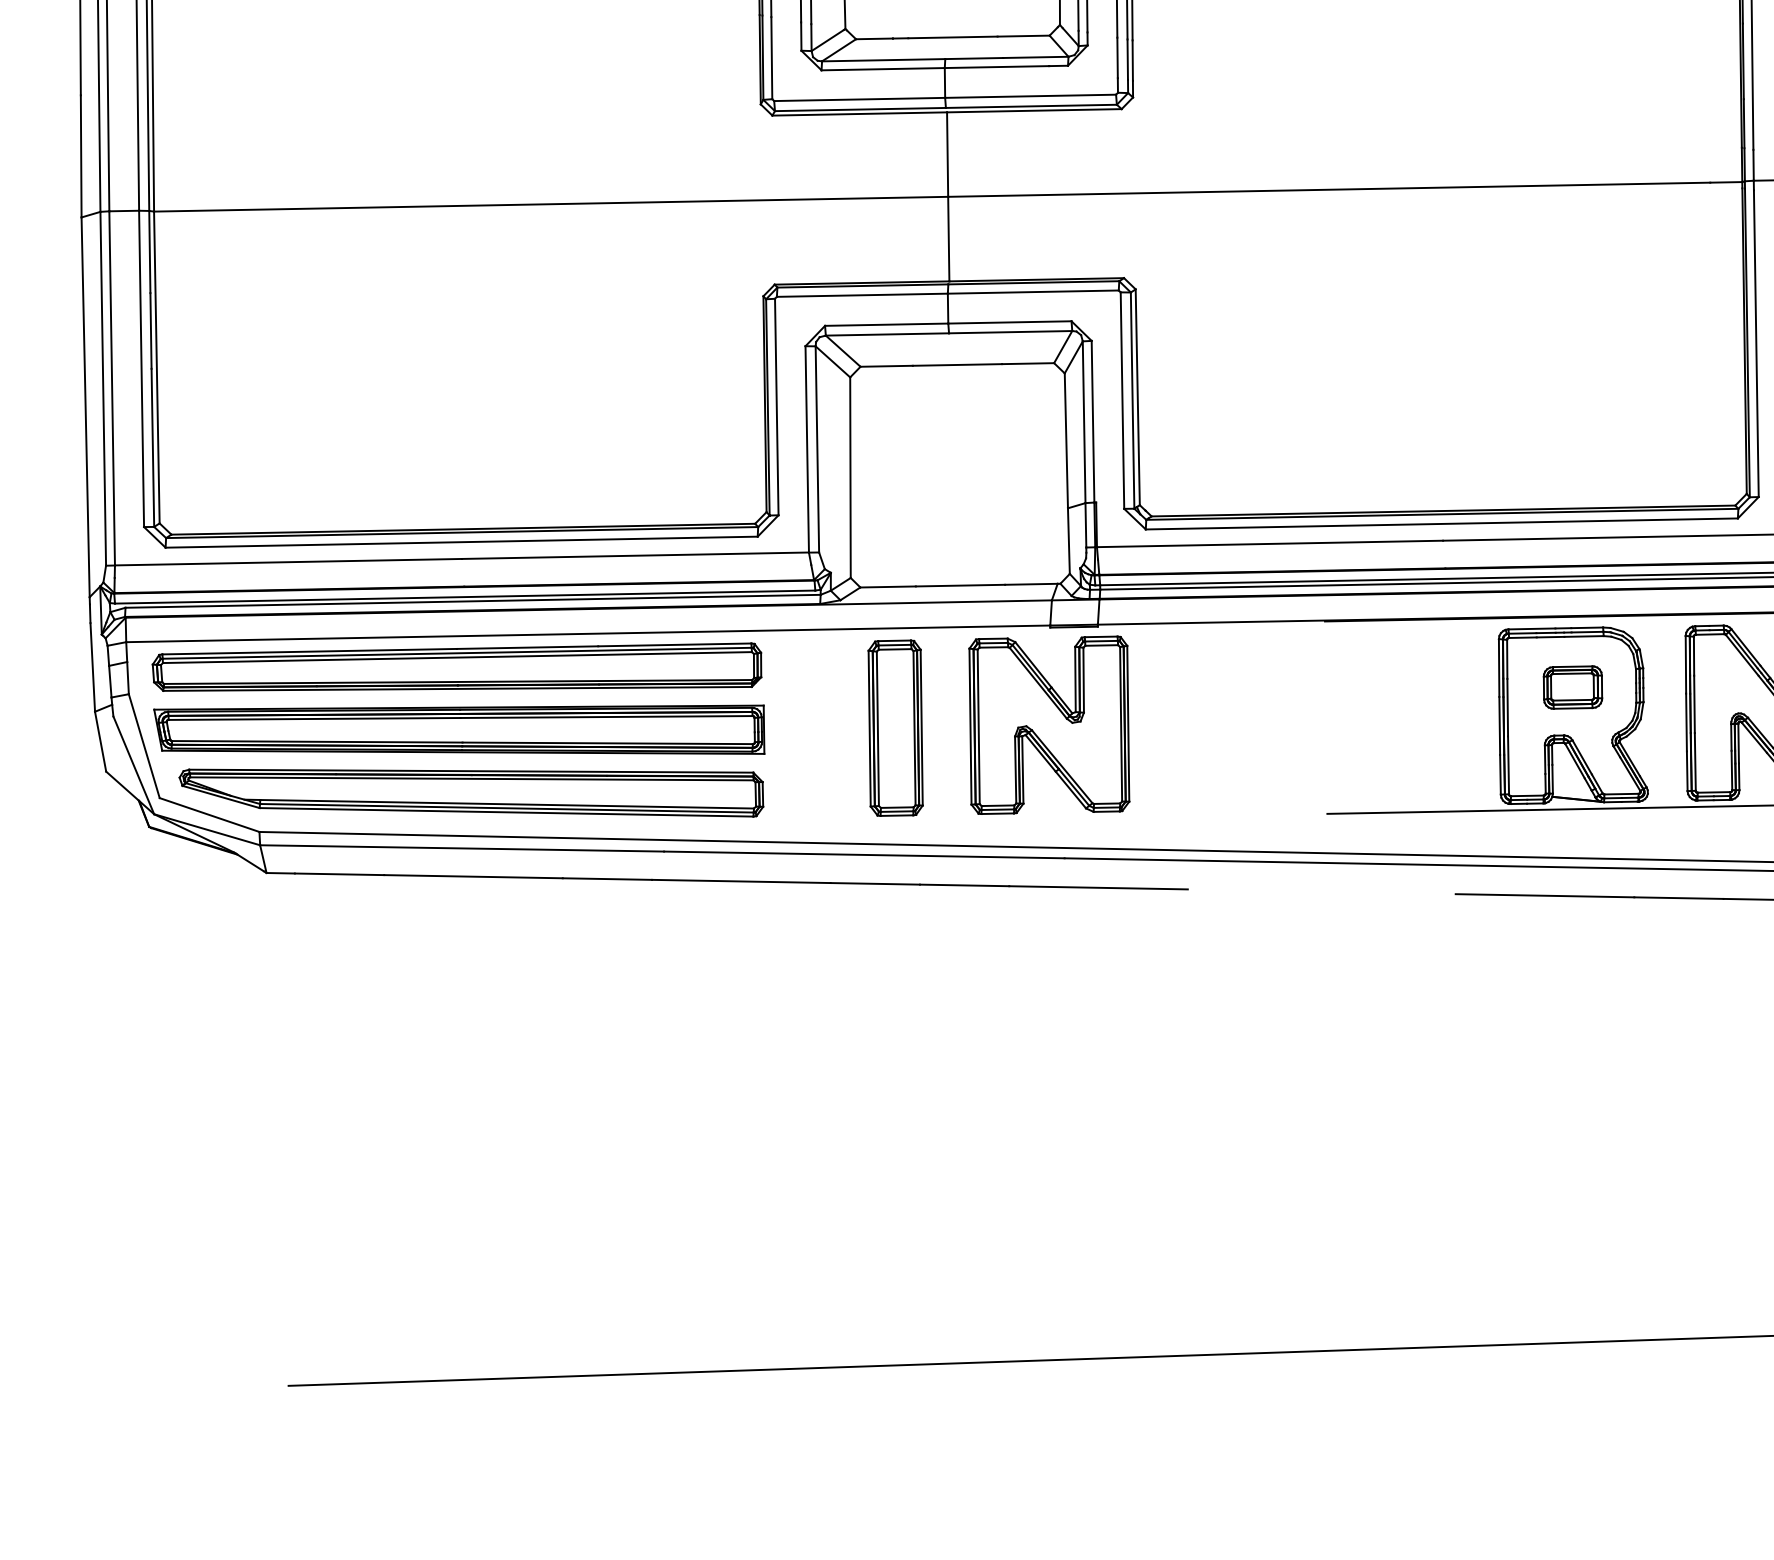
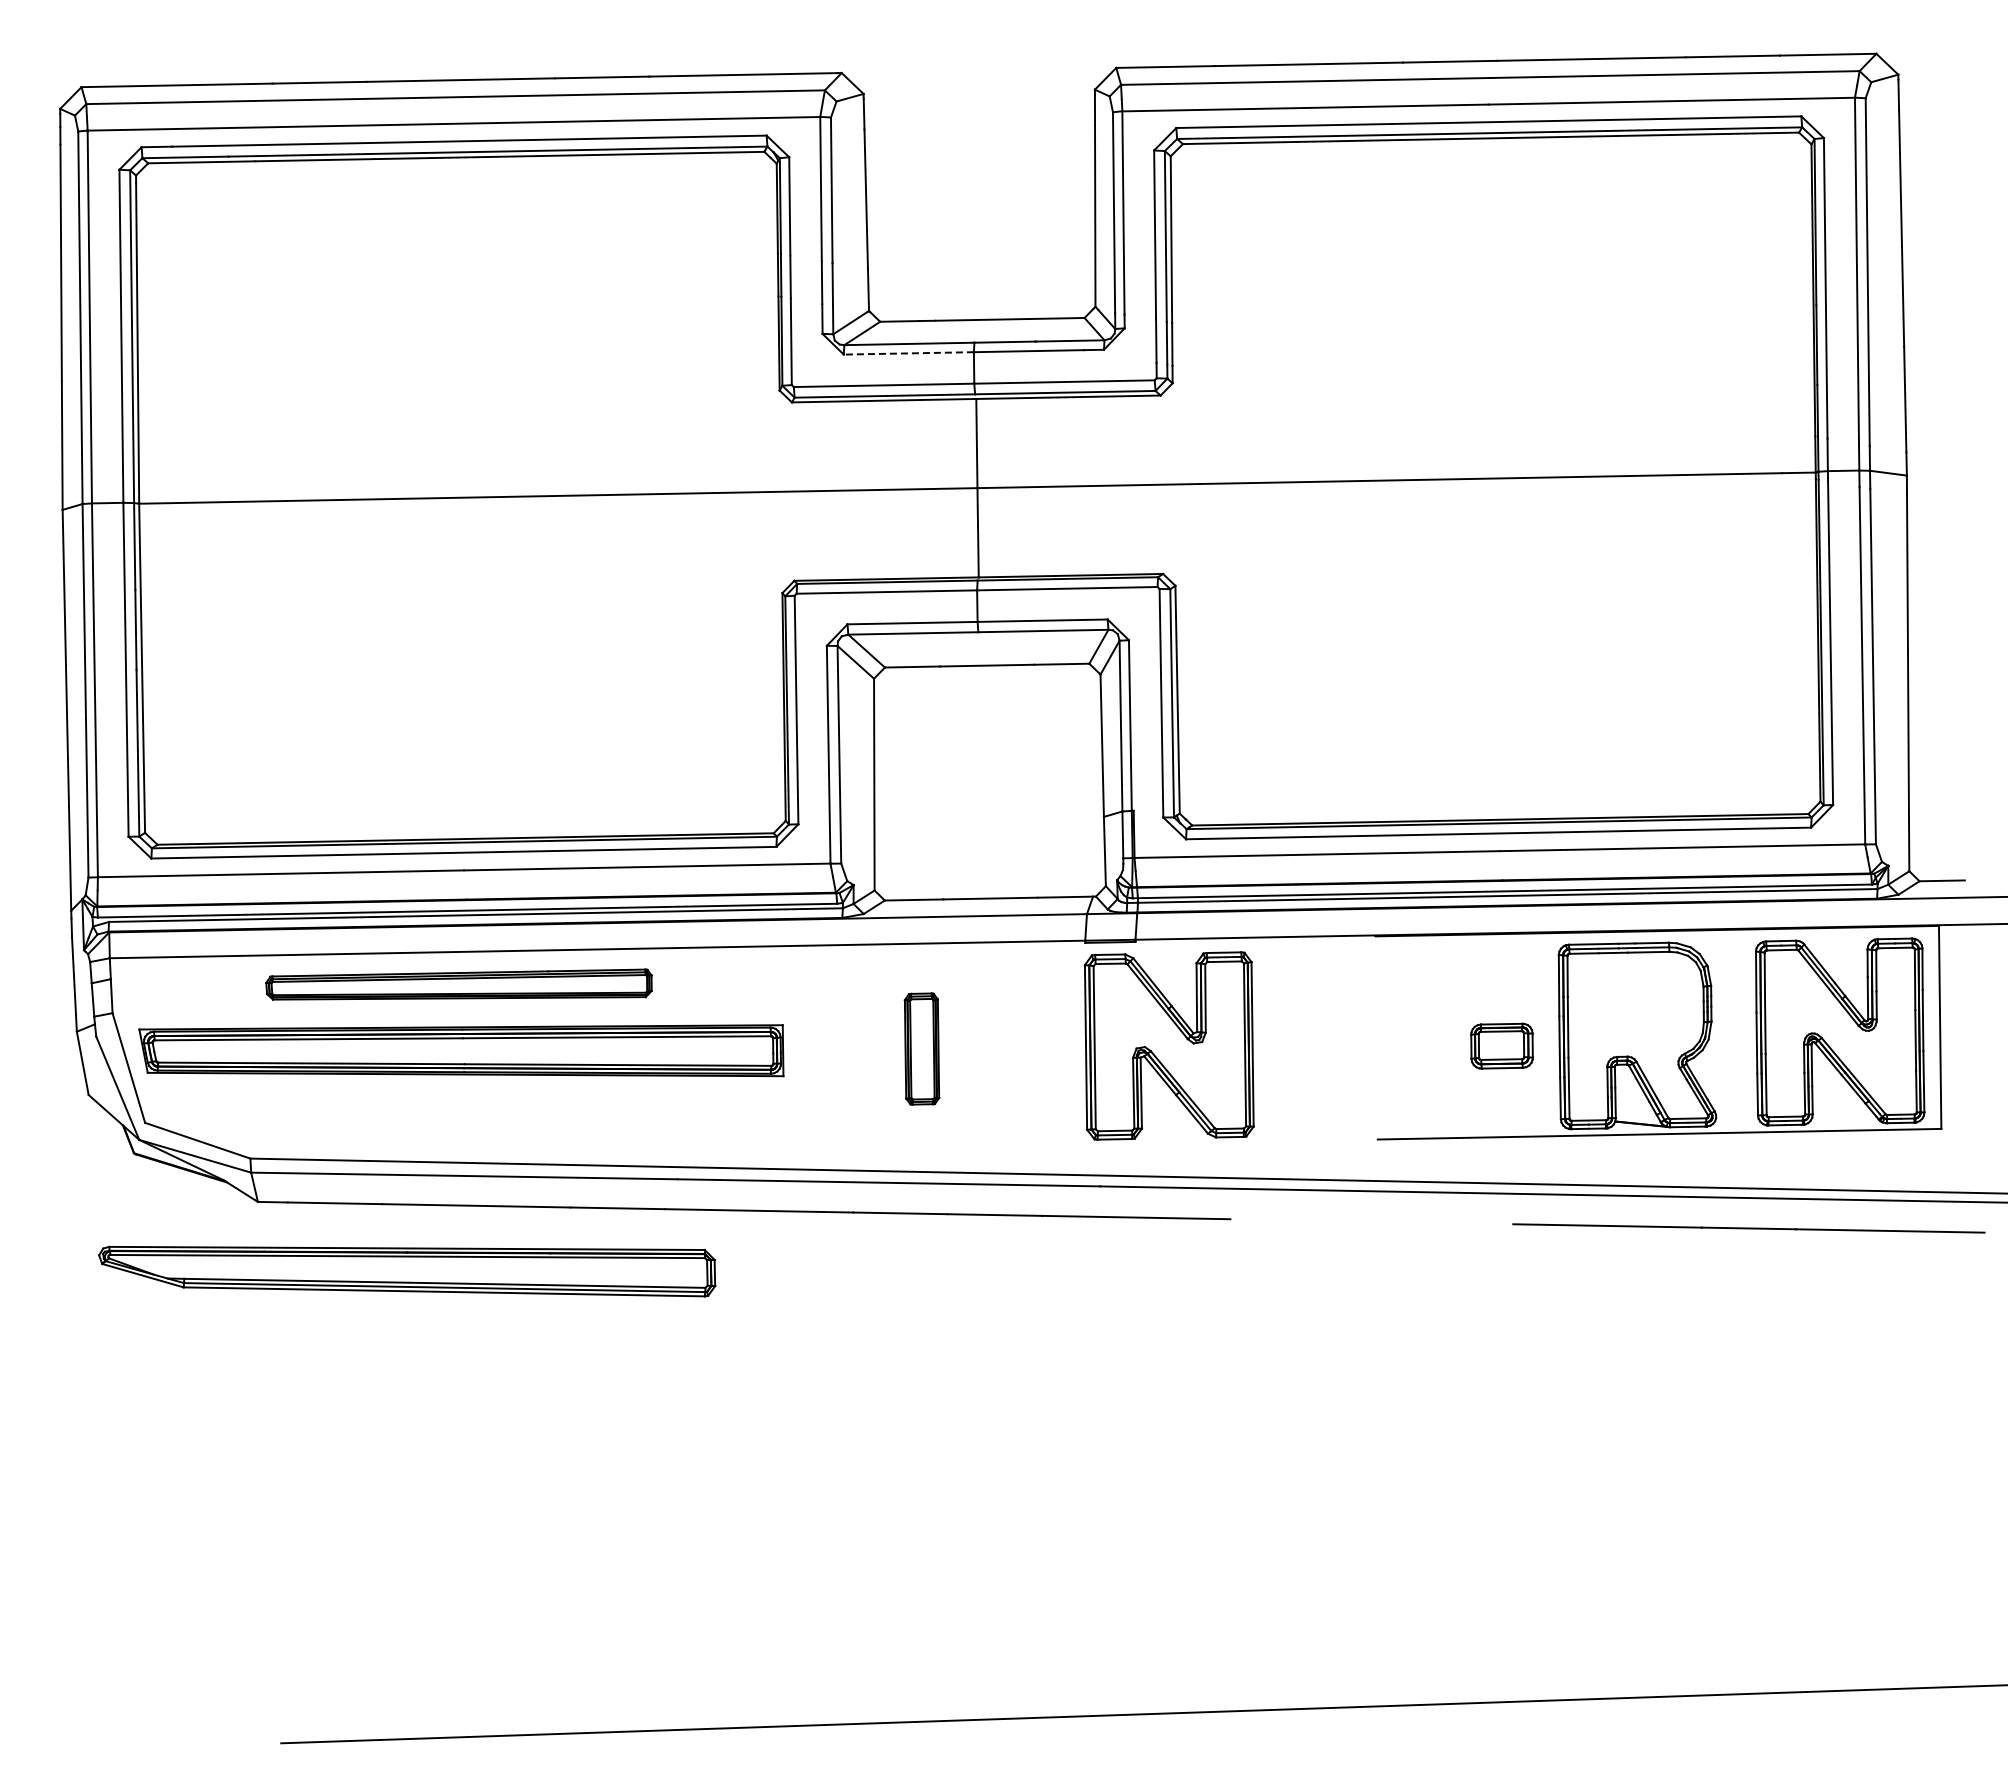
line: (882, 69) -> (908, 353), solid -> dashed
part: (456, 667) -> (458, 984), size x0.6
part: (1572, 686) -> (1501, 1045), moved
part: (1048, 724) -> (1168, 1045), moved
part: (895, 727) -> (921, 1048), size x0.6
part: (471, 793) -> (407, 1271), moved

